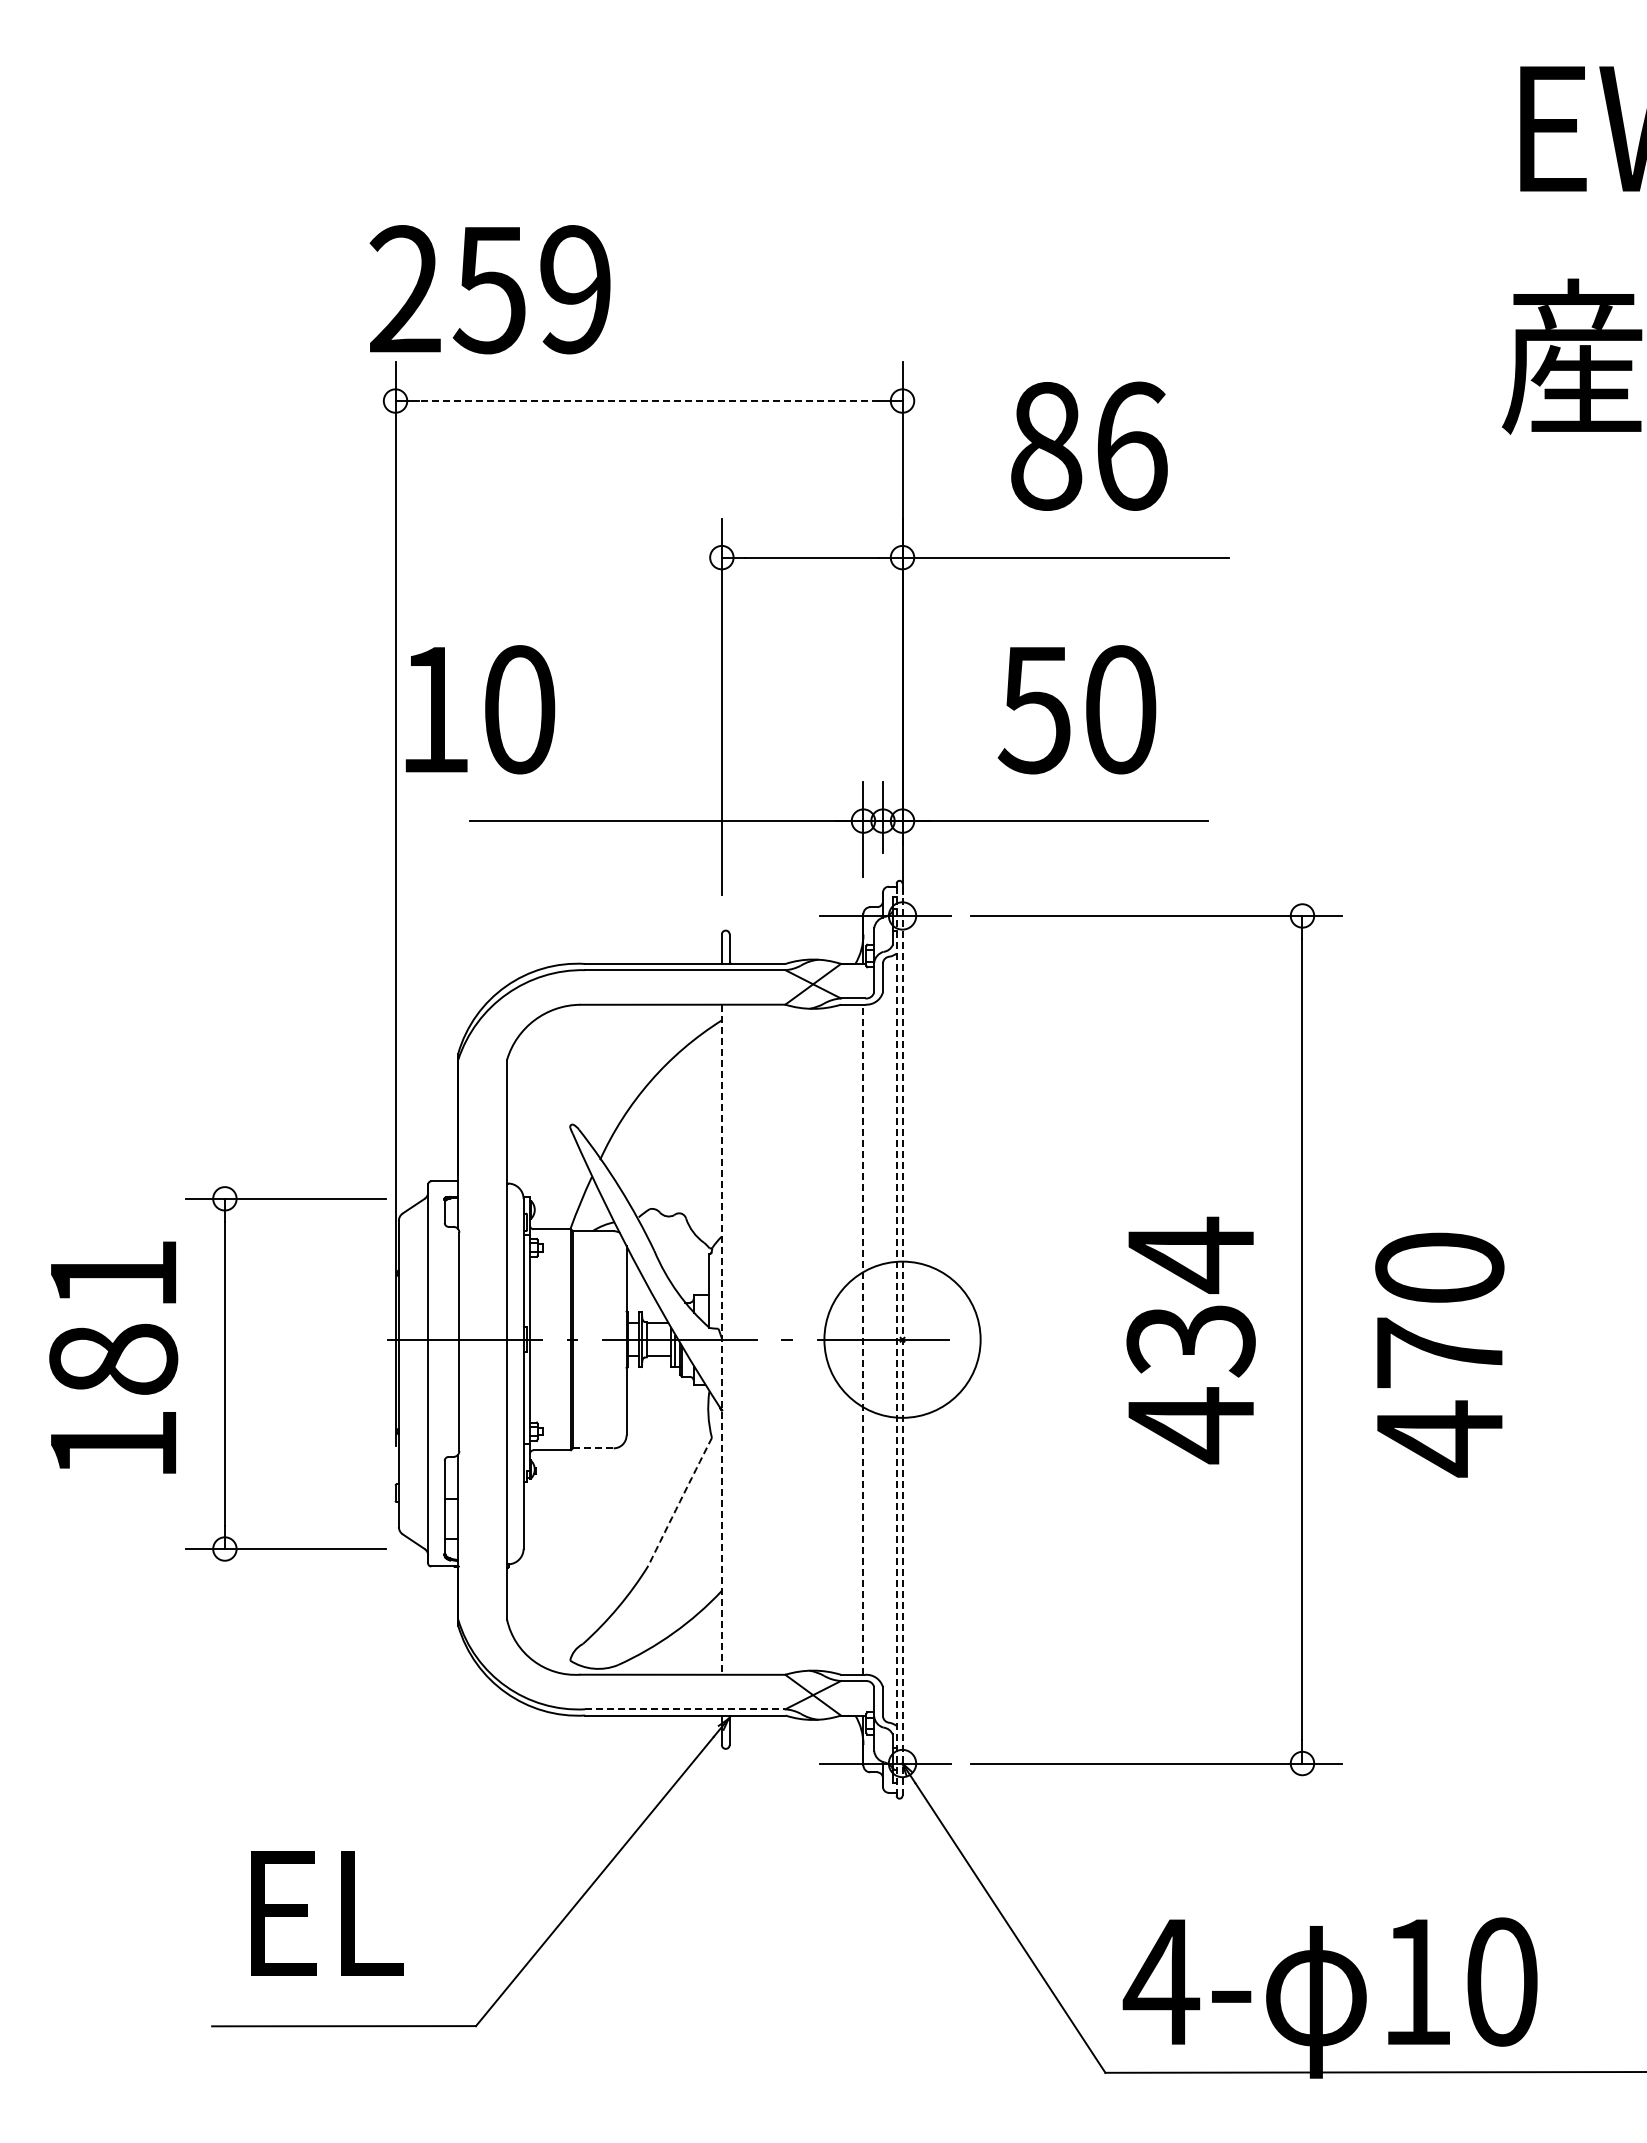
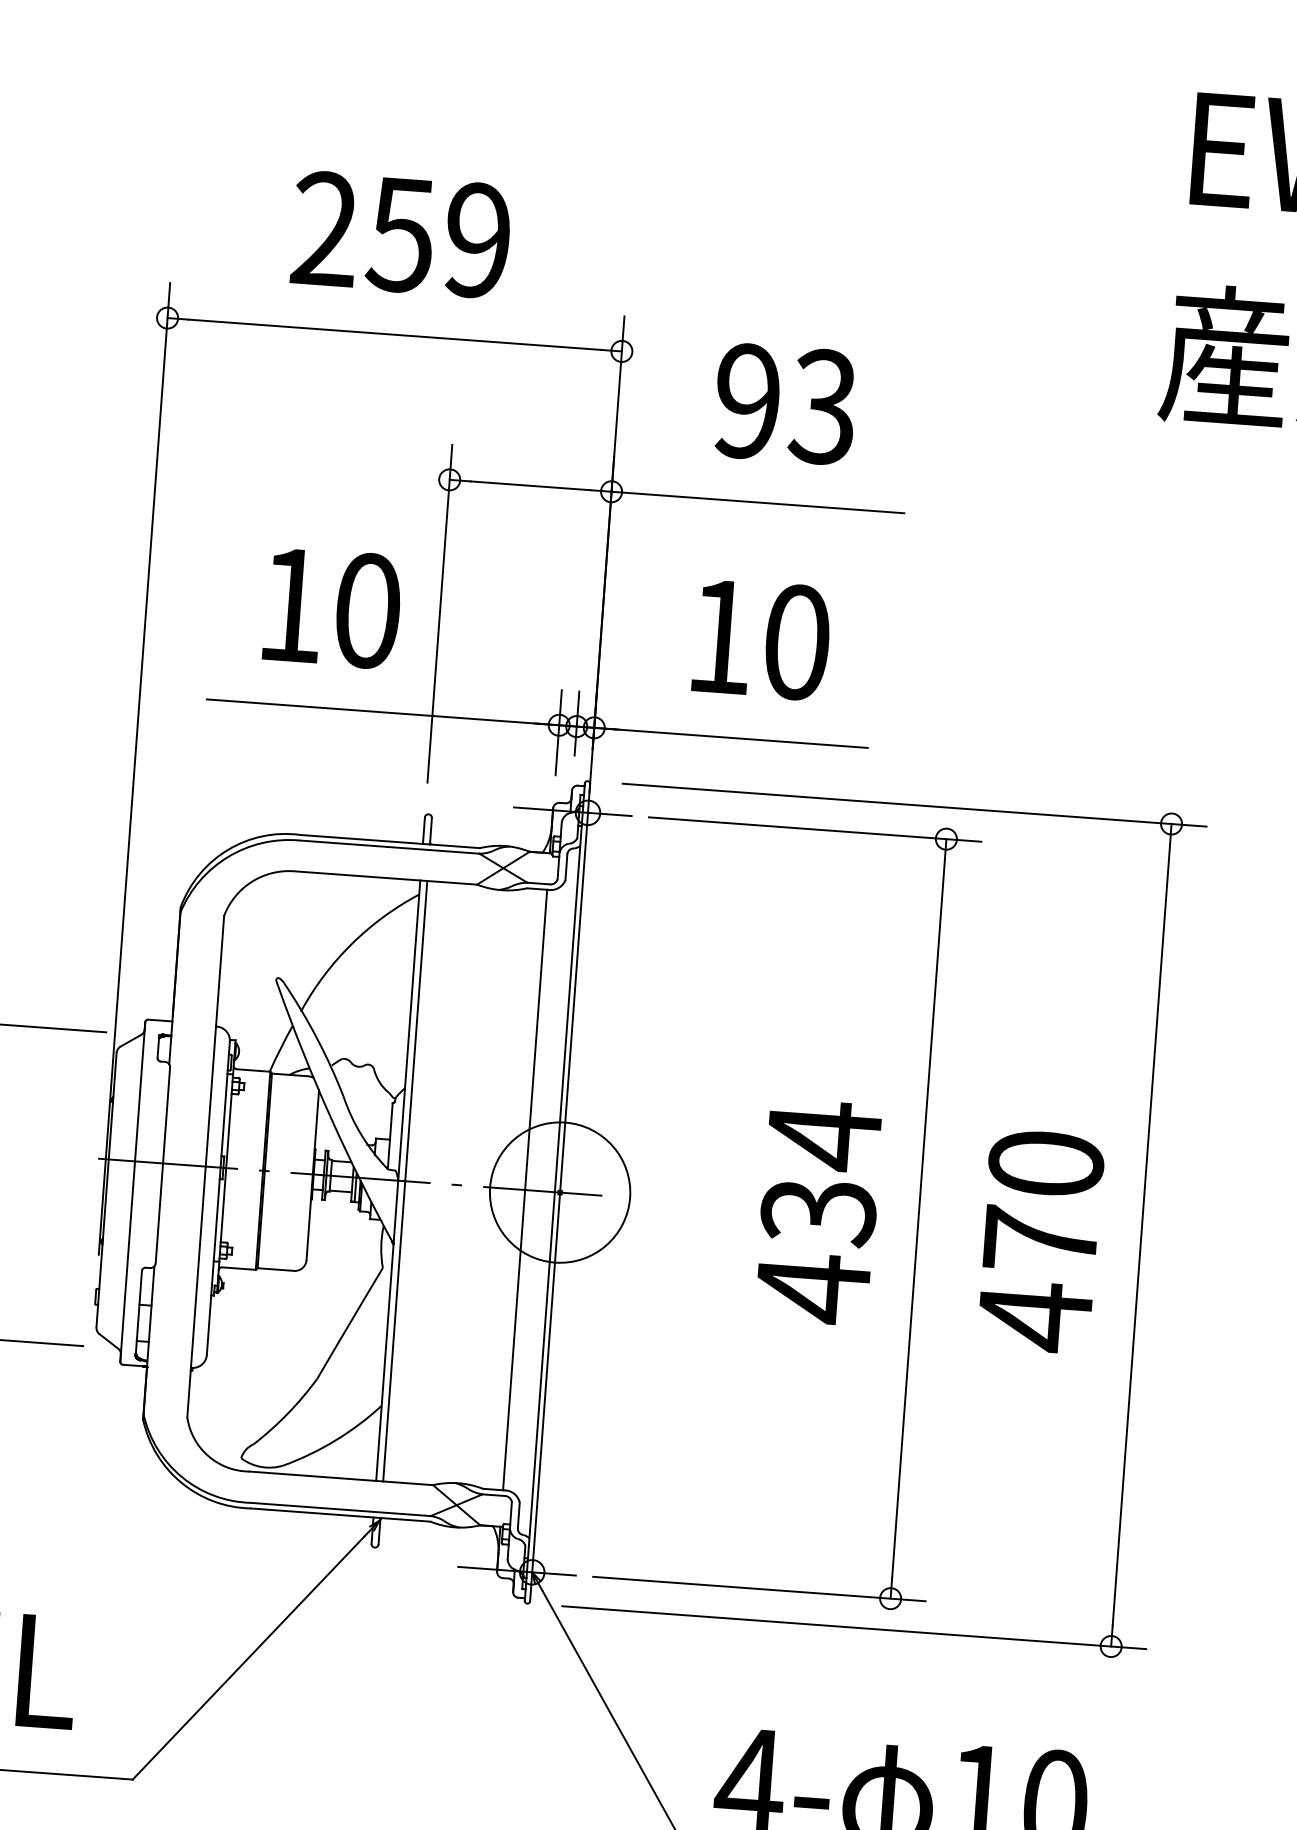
text: (489, 289) -> (400, 234), moved
line: (648, 401) -> (394, 335), dashed -> solid
text: (1088, 445) -> (785, 403), 86 -> 93
text: (480, 709) -> (332, 608), moved
text: (1033, 710) -> (718, 637), 50 -> 10
line: (729, 1339) -> (405, 1180), added
line: (863, 1339) -> (525, 1189), dashed -> solid
line: (896, 1339) -> (554, 1191), dashed -> solid
line: (902, 1339) -> (560, 1192), dashed -> solid
part: (1550, 1339) -> (1140, 1235), added
line: (721, 1340) -> (397, 1181), dashed -> solid
line: (593, 1448) -> (276, 1269), dashed -> solid
arc: (679, 1501) -> (349, 1322), dashed -> solid
line: (685, 1709) -> (341, 1509), dashed -> solid

